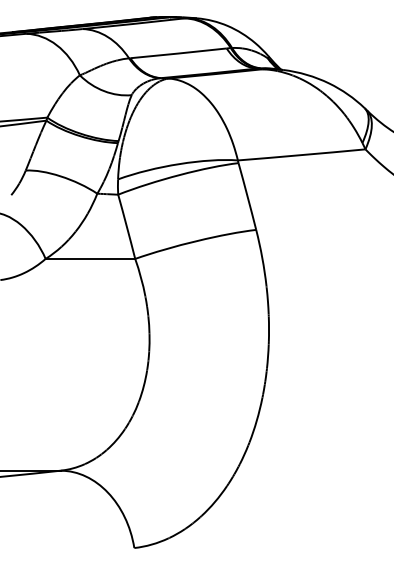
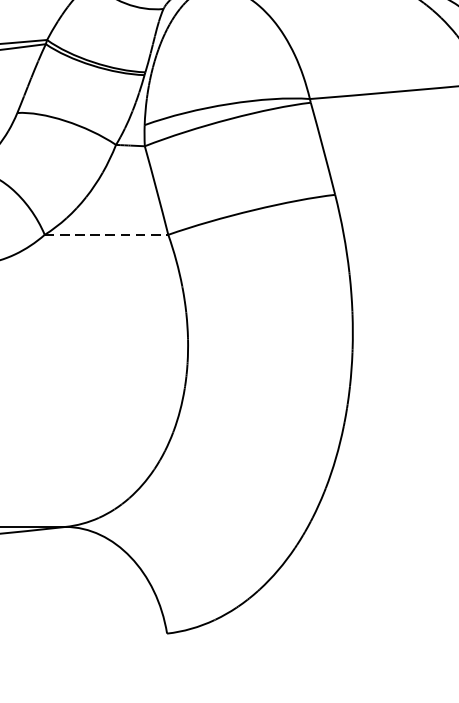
line: (90, 258) -> (106, 234), solid -> dashed

